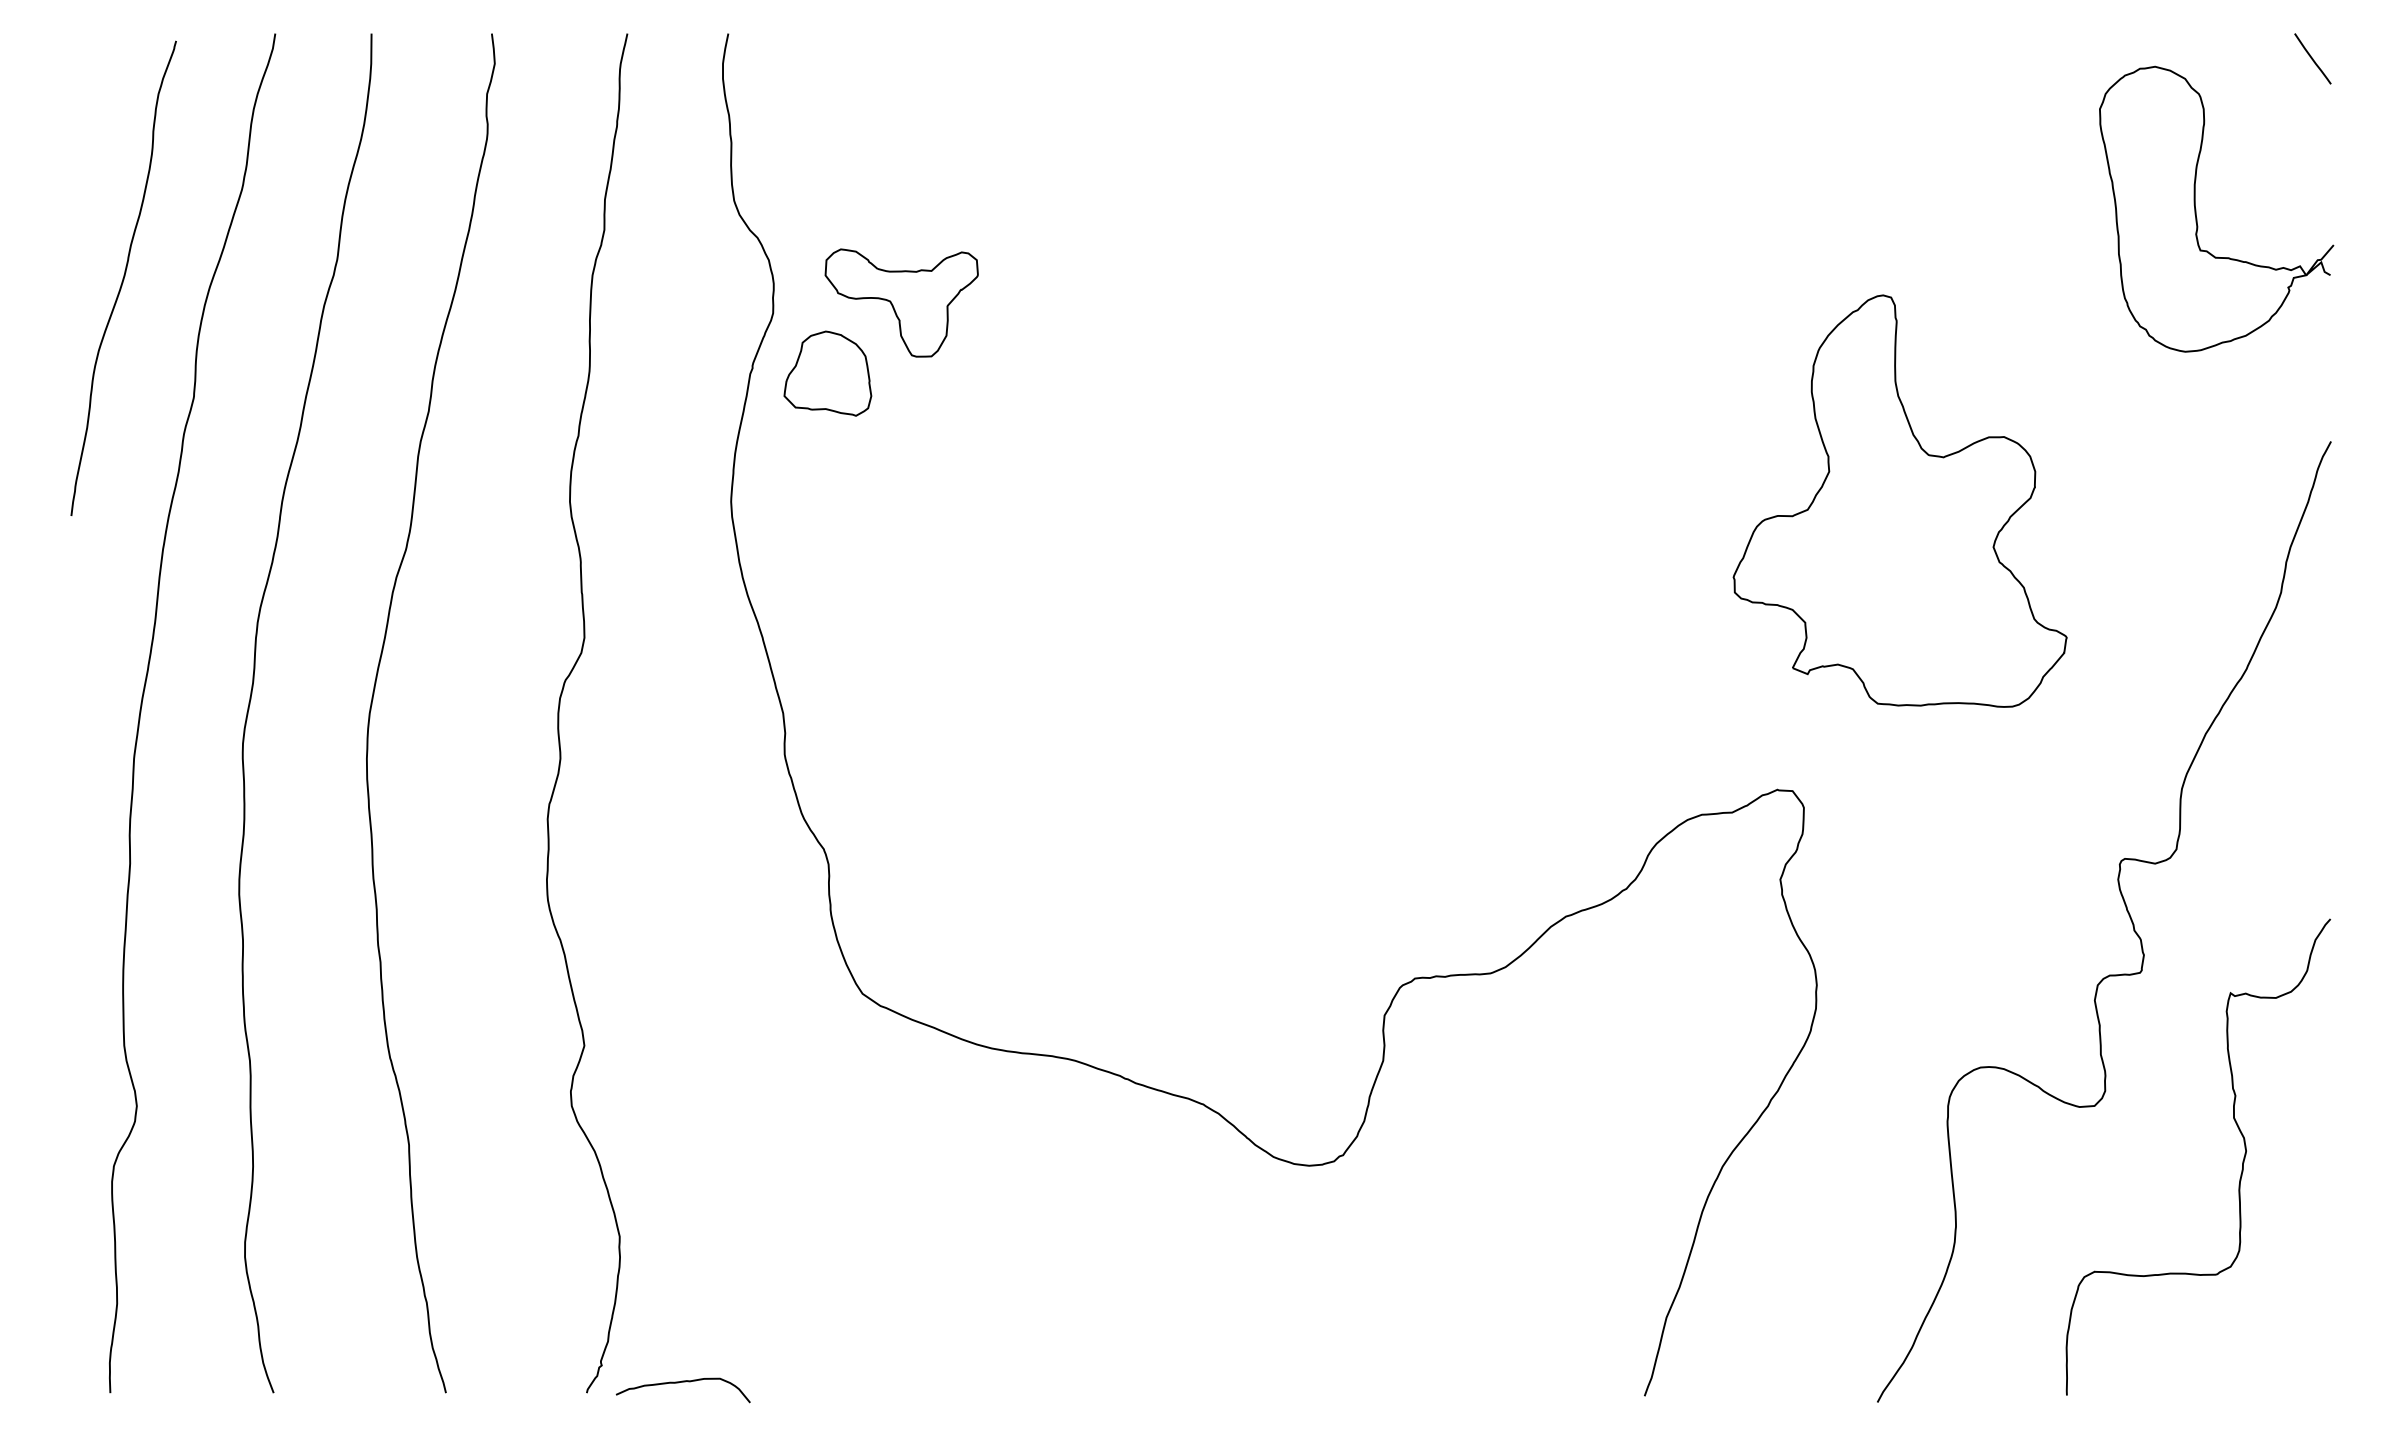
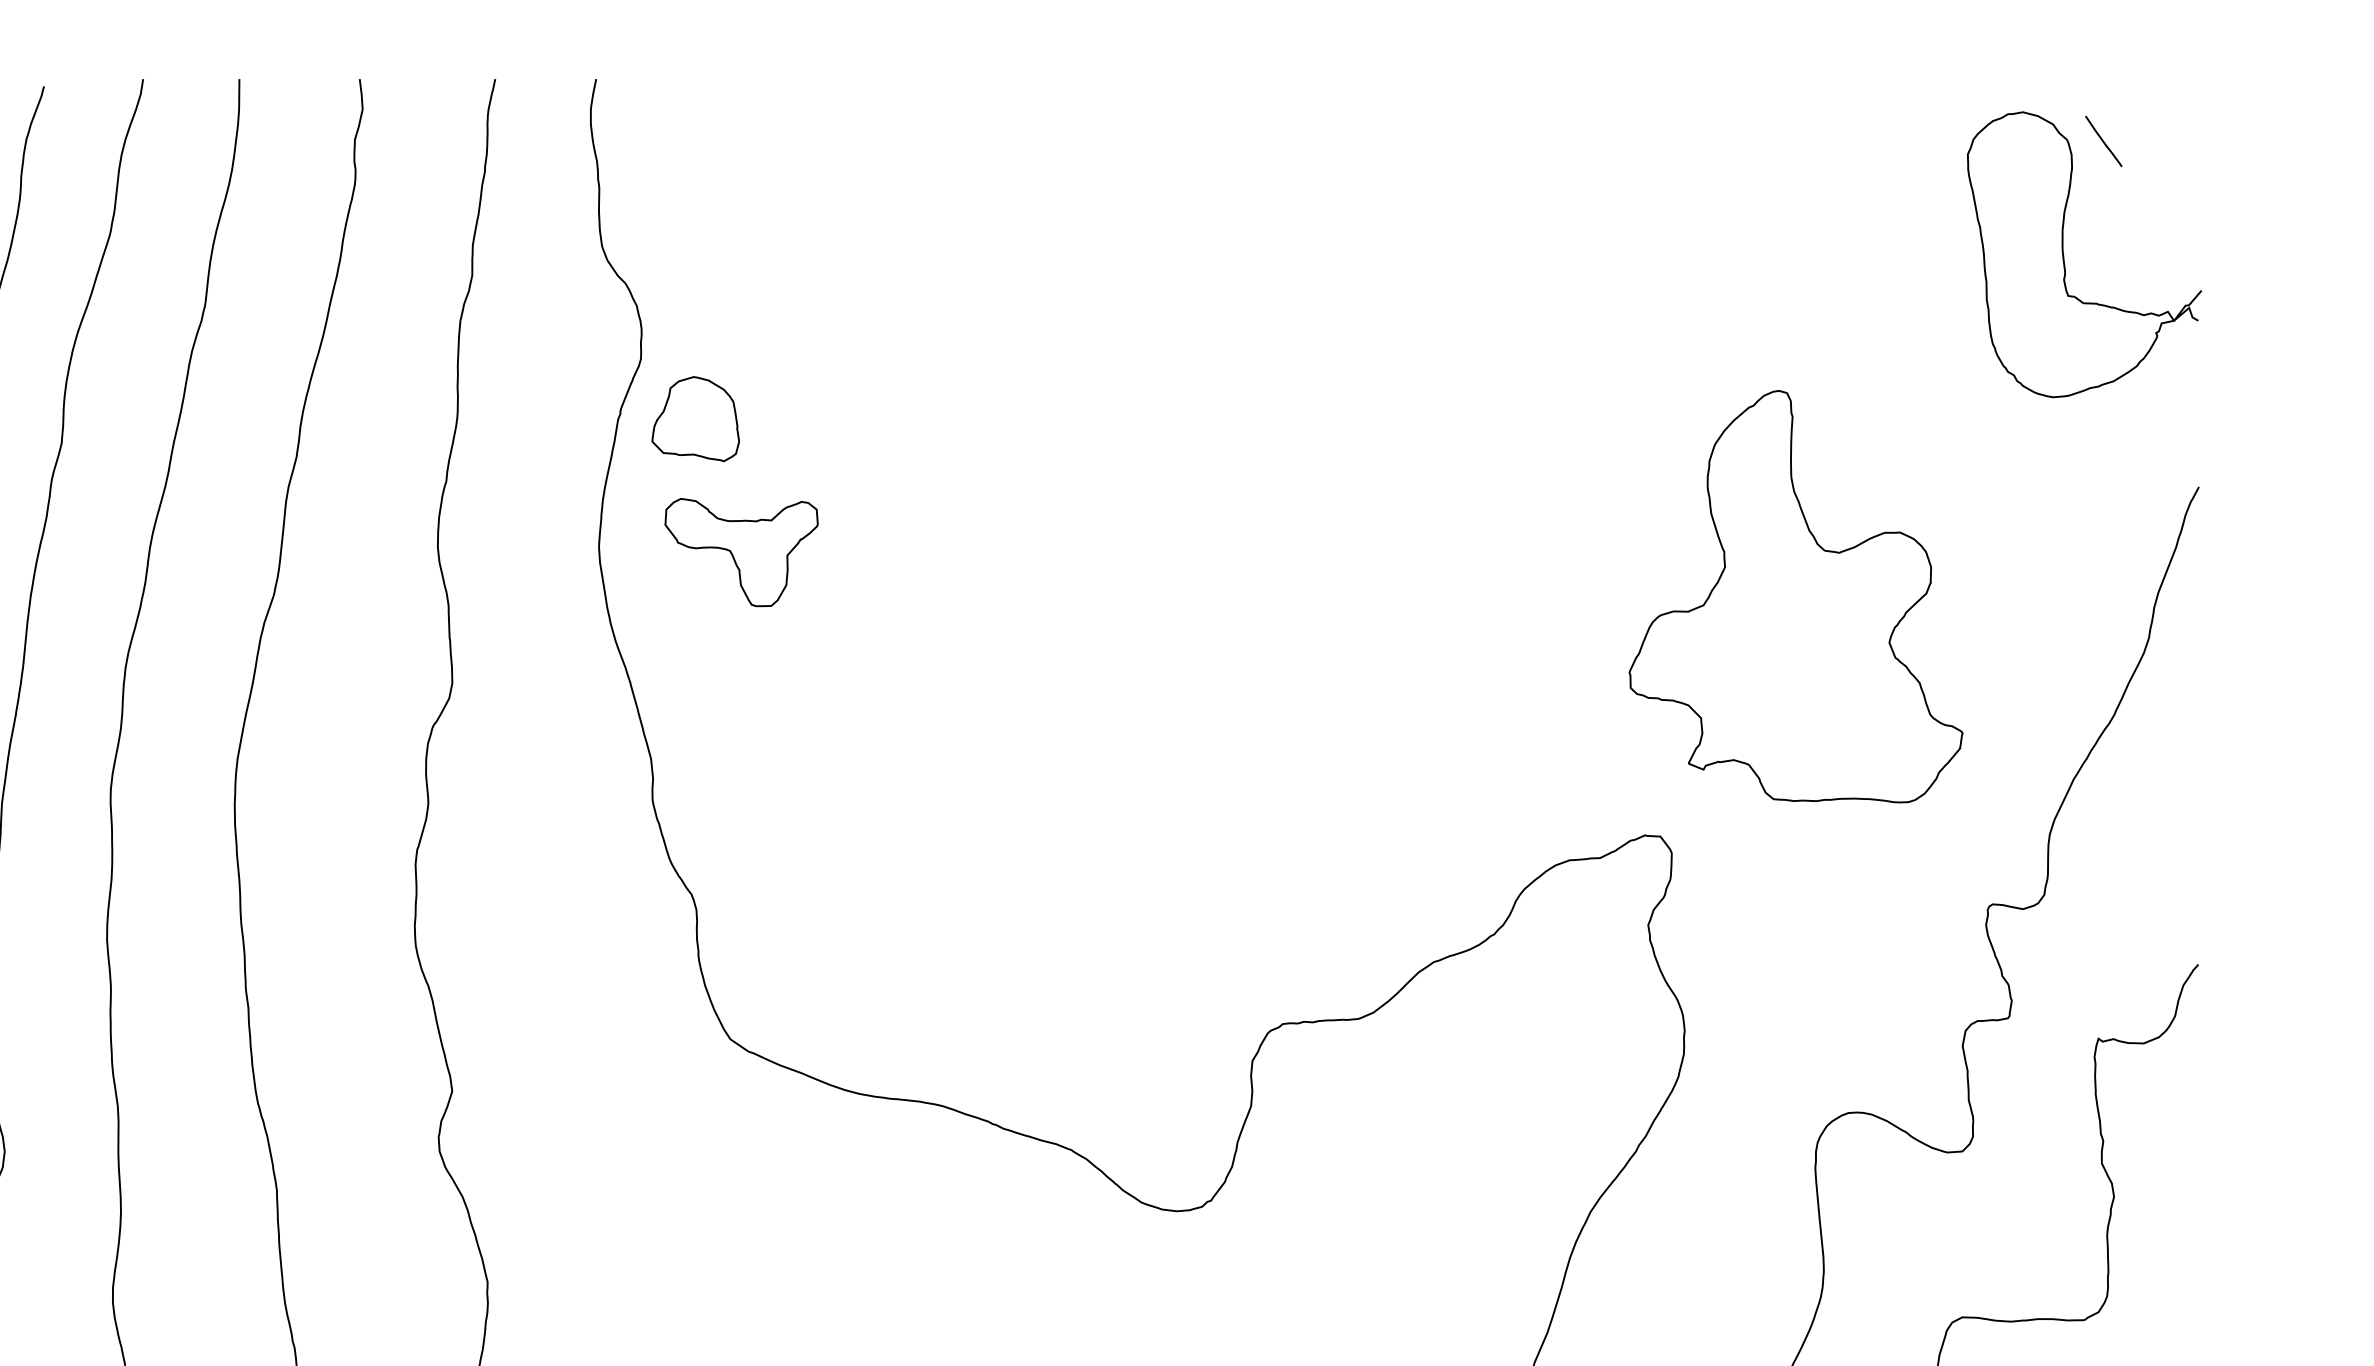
line: (2312, 58) -> (2103, 141), moved
part: (901, 302) -> (741, 552), moved
part: (1899, 500) -> (1795, 596), moved

